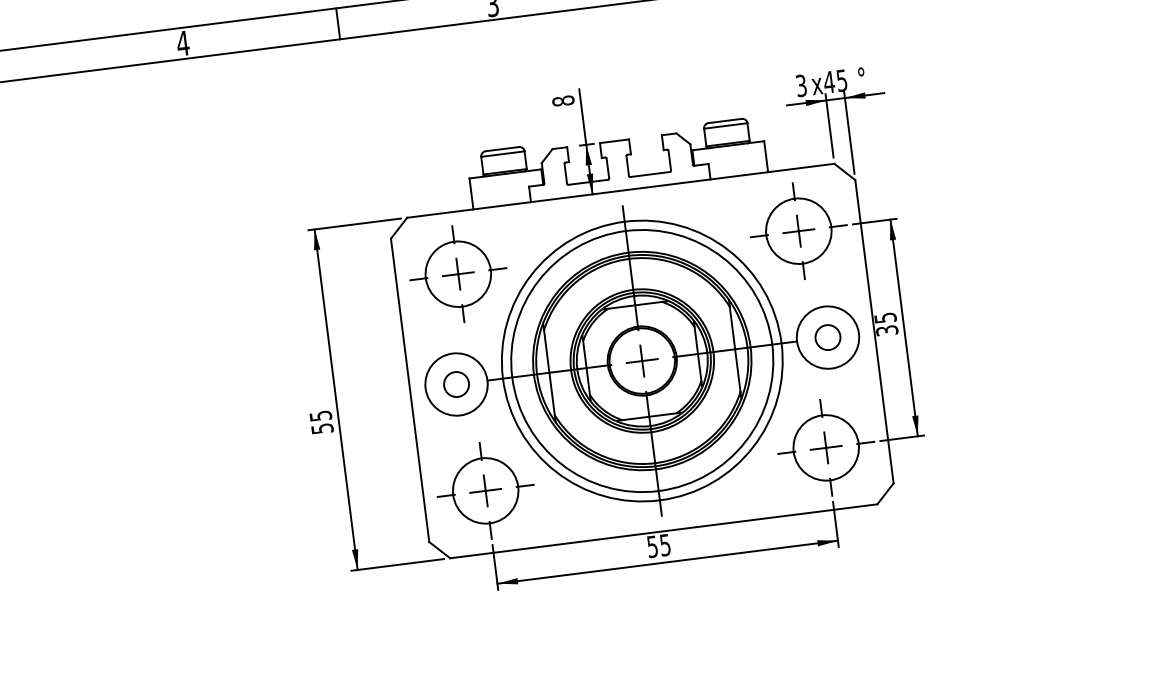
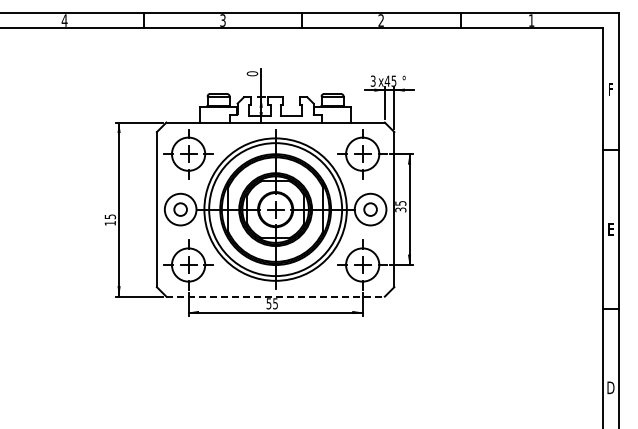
text: (563, 100) -> (252, 73), 8 -> 0
text: (320, 429) -> (109, 223), 55 -> 15
line: (665, 530) -> (276, 296), solid -> dashed

